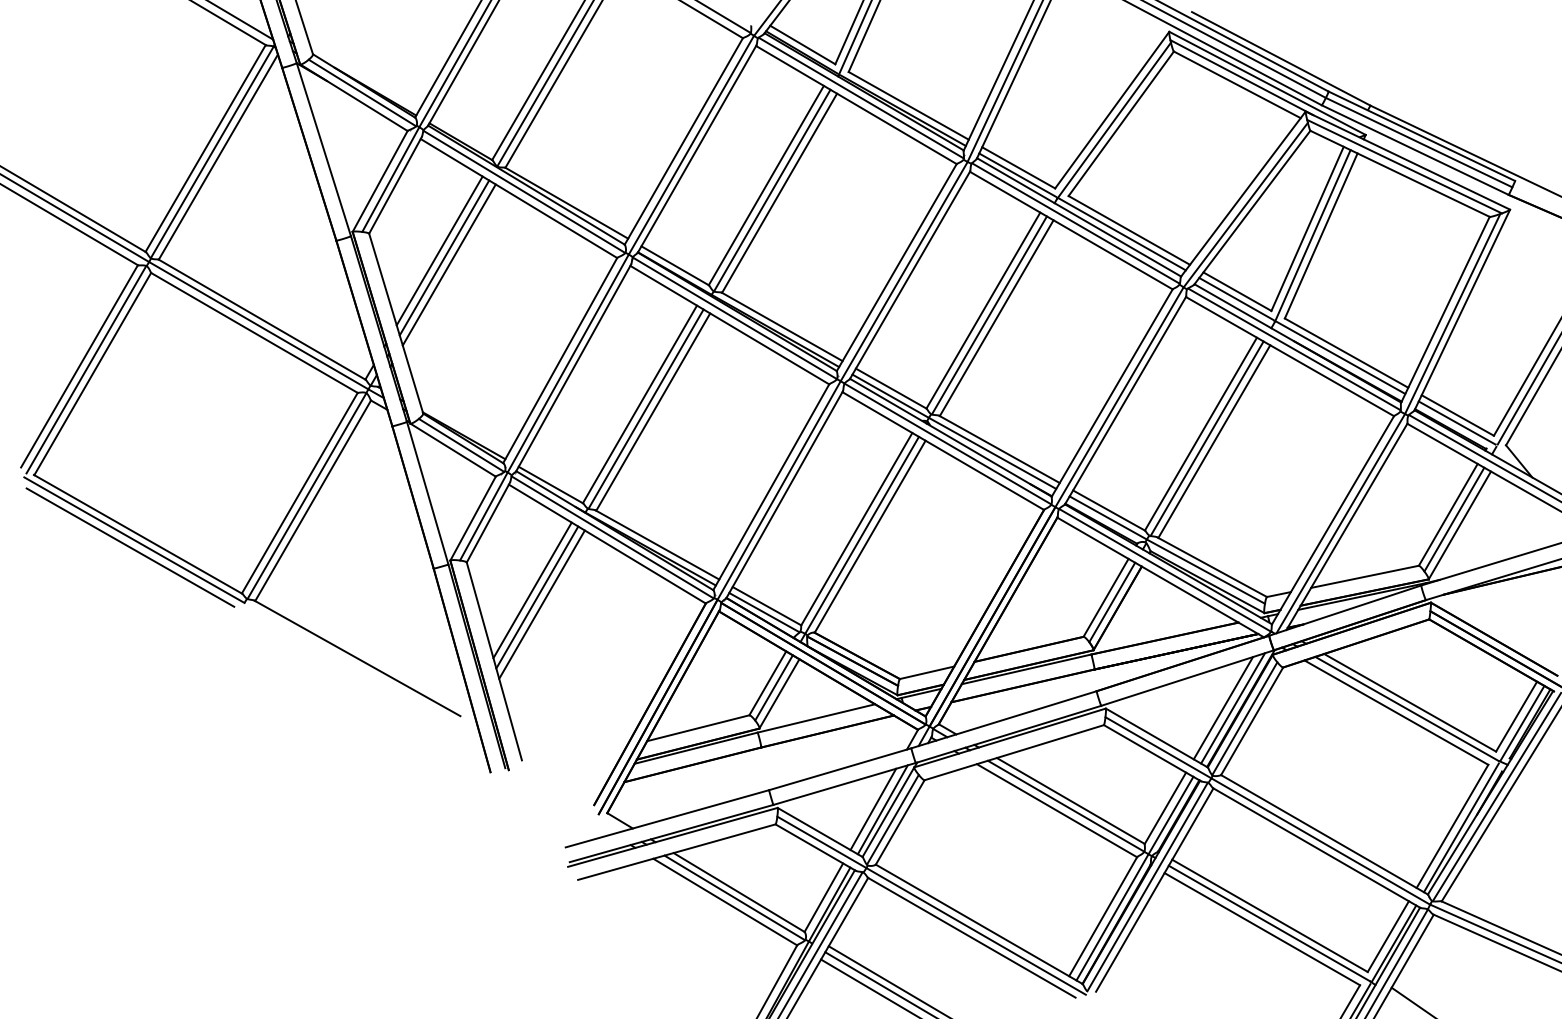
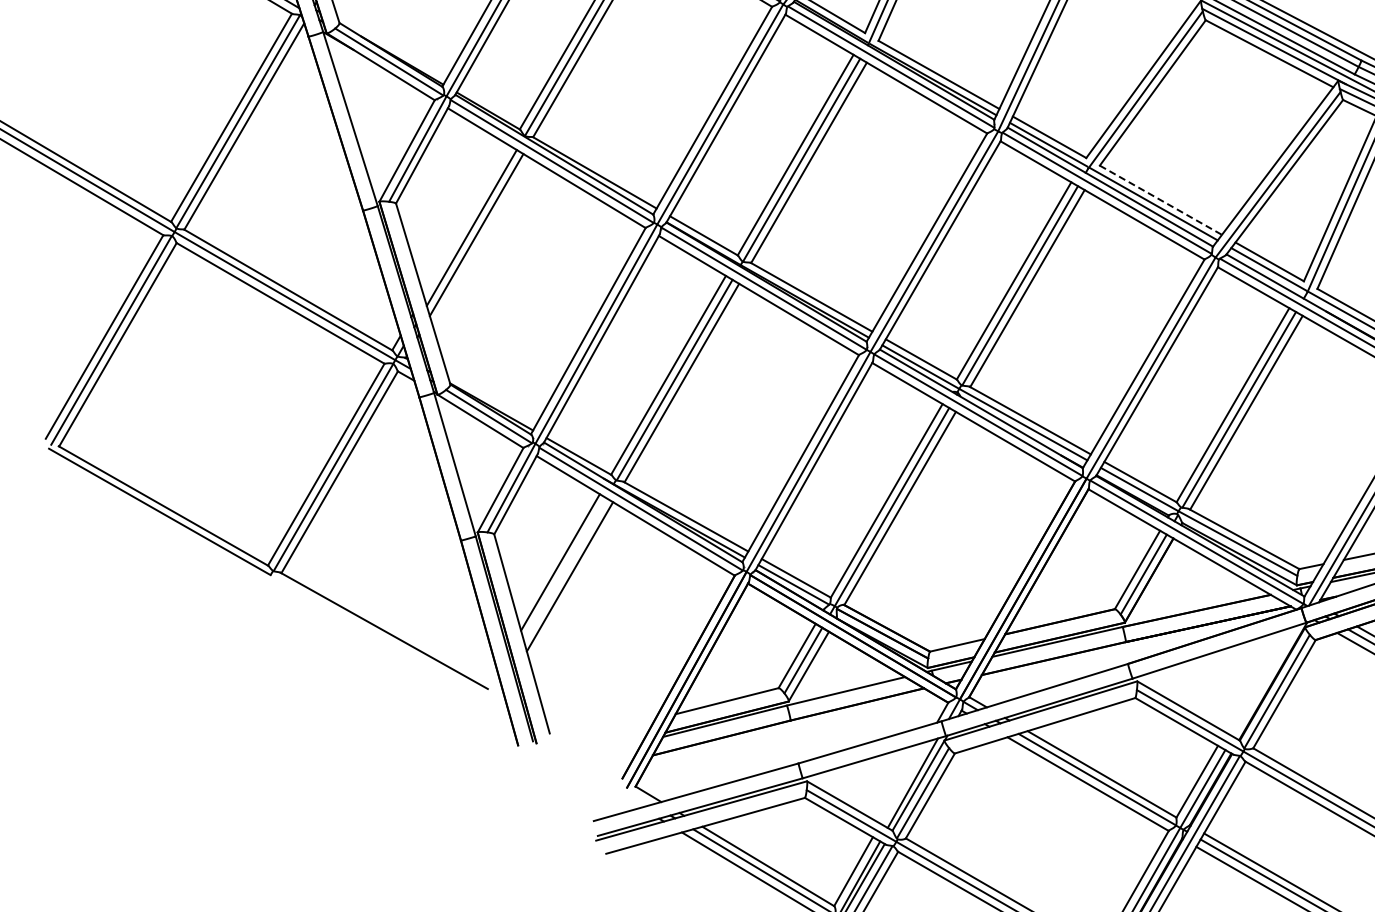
line: (1129, 230) -> (1161, 200), solid -> dashed
line: (439, 250) -> (466, 220), removed
line: (130, 547) -> (155, 519), removed
line: (537, 597) -> (565, 569), removed
line: (1223, 708) -> (1255, 681), removed
line: (1233, 708) -> (1265, 681), removed
line: (873, 809) -> (903, 782), removed

